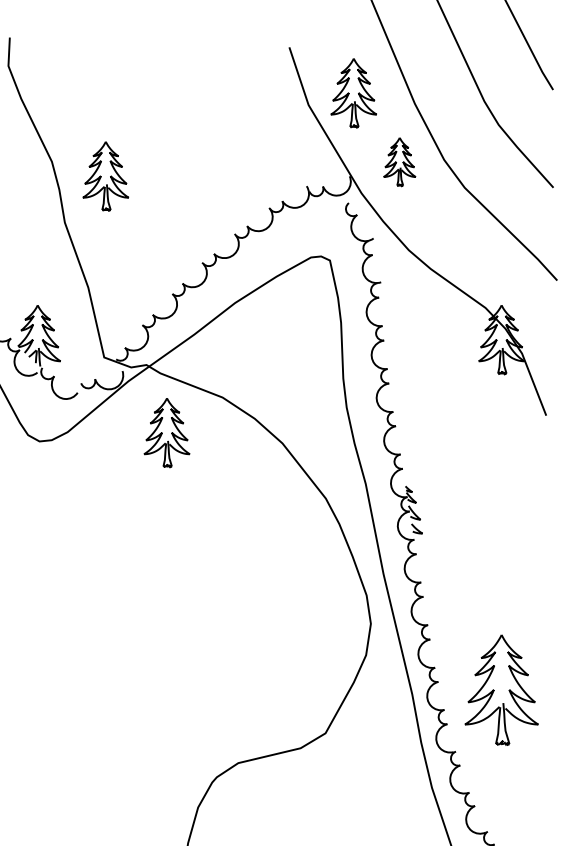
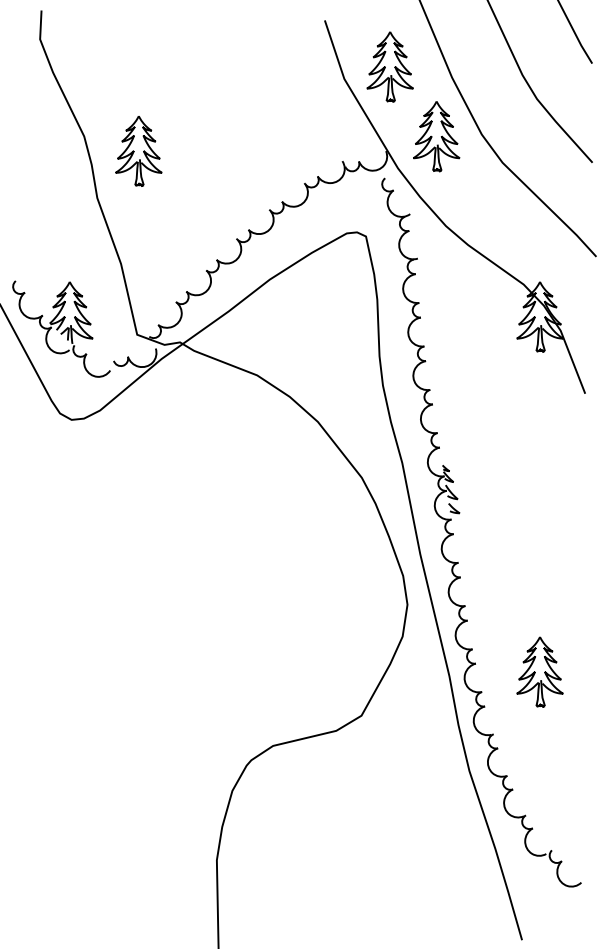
part: (399, 161) -> (436, 136), size x1.43
part: (166, 433) -> (200, 411), removed
part: (501, 689) -> (539, 671), size x0.62

